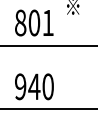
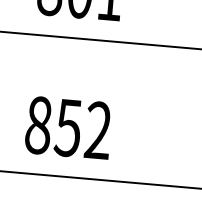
text: (34, 86) -> (68, 127), 940 -> 852

